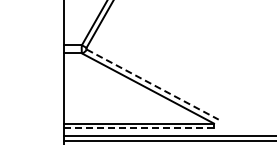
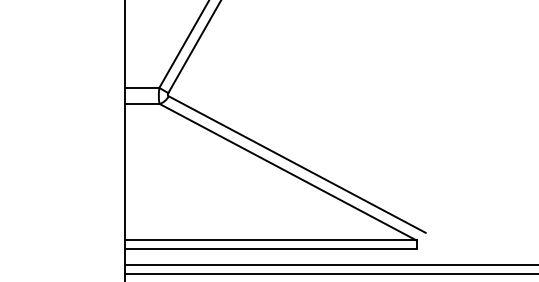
line: (152, 84) -> (296, 164), dashed -> solid
line: (139, 128) -> (271, 250), dashed -> solid

